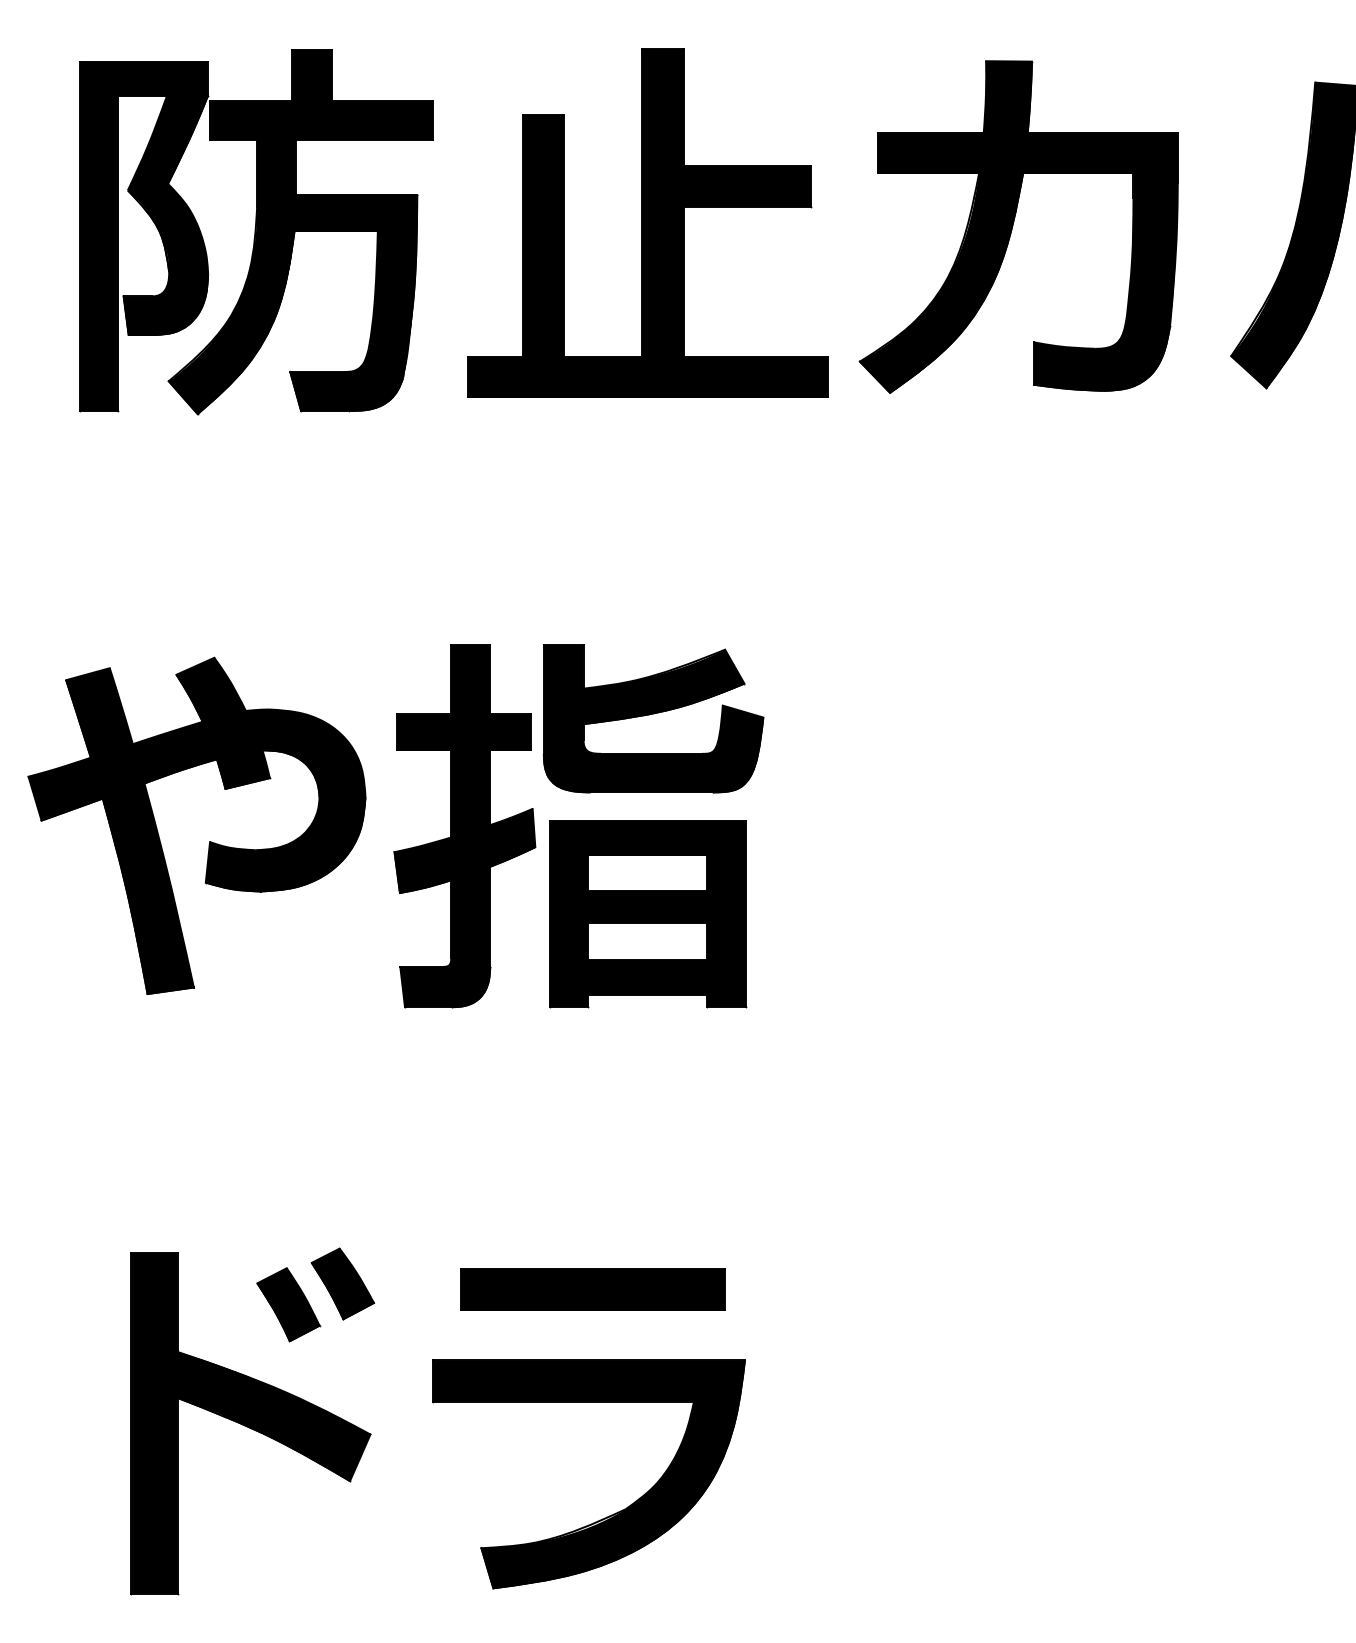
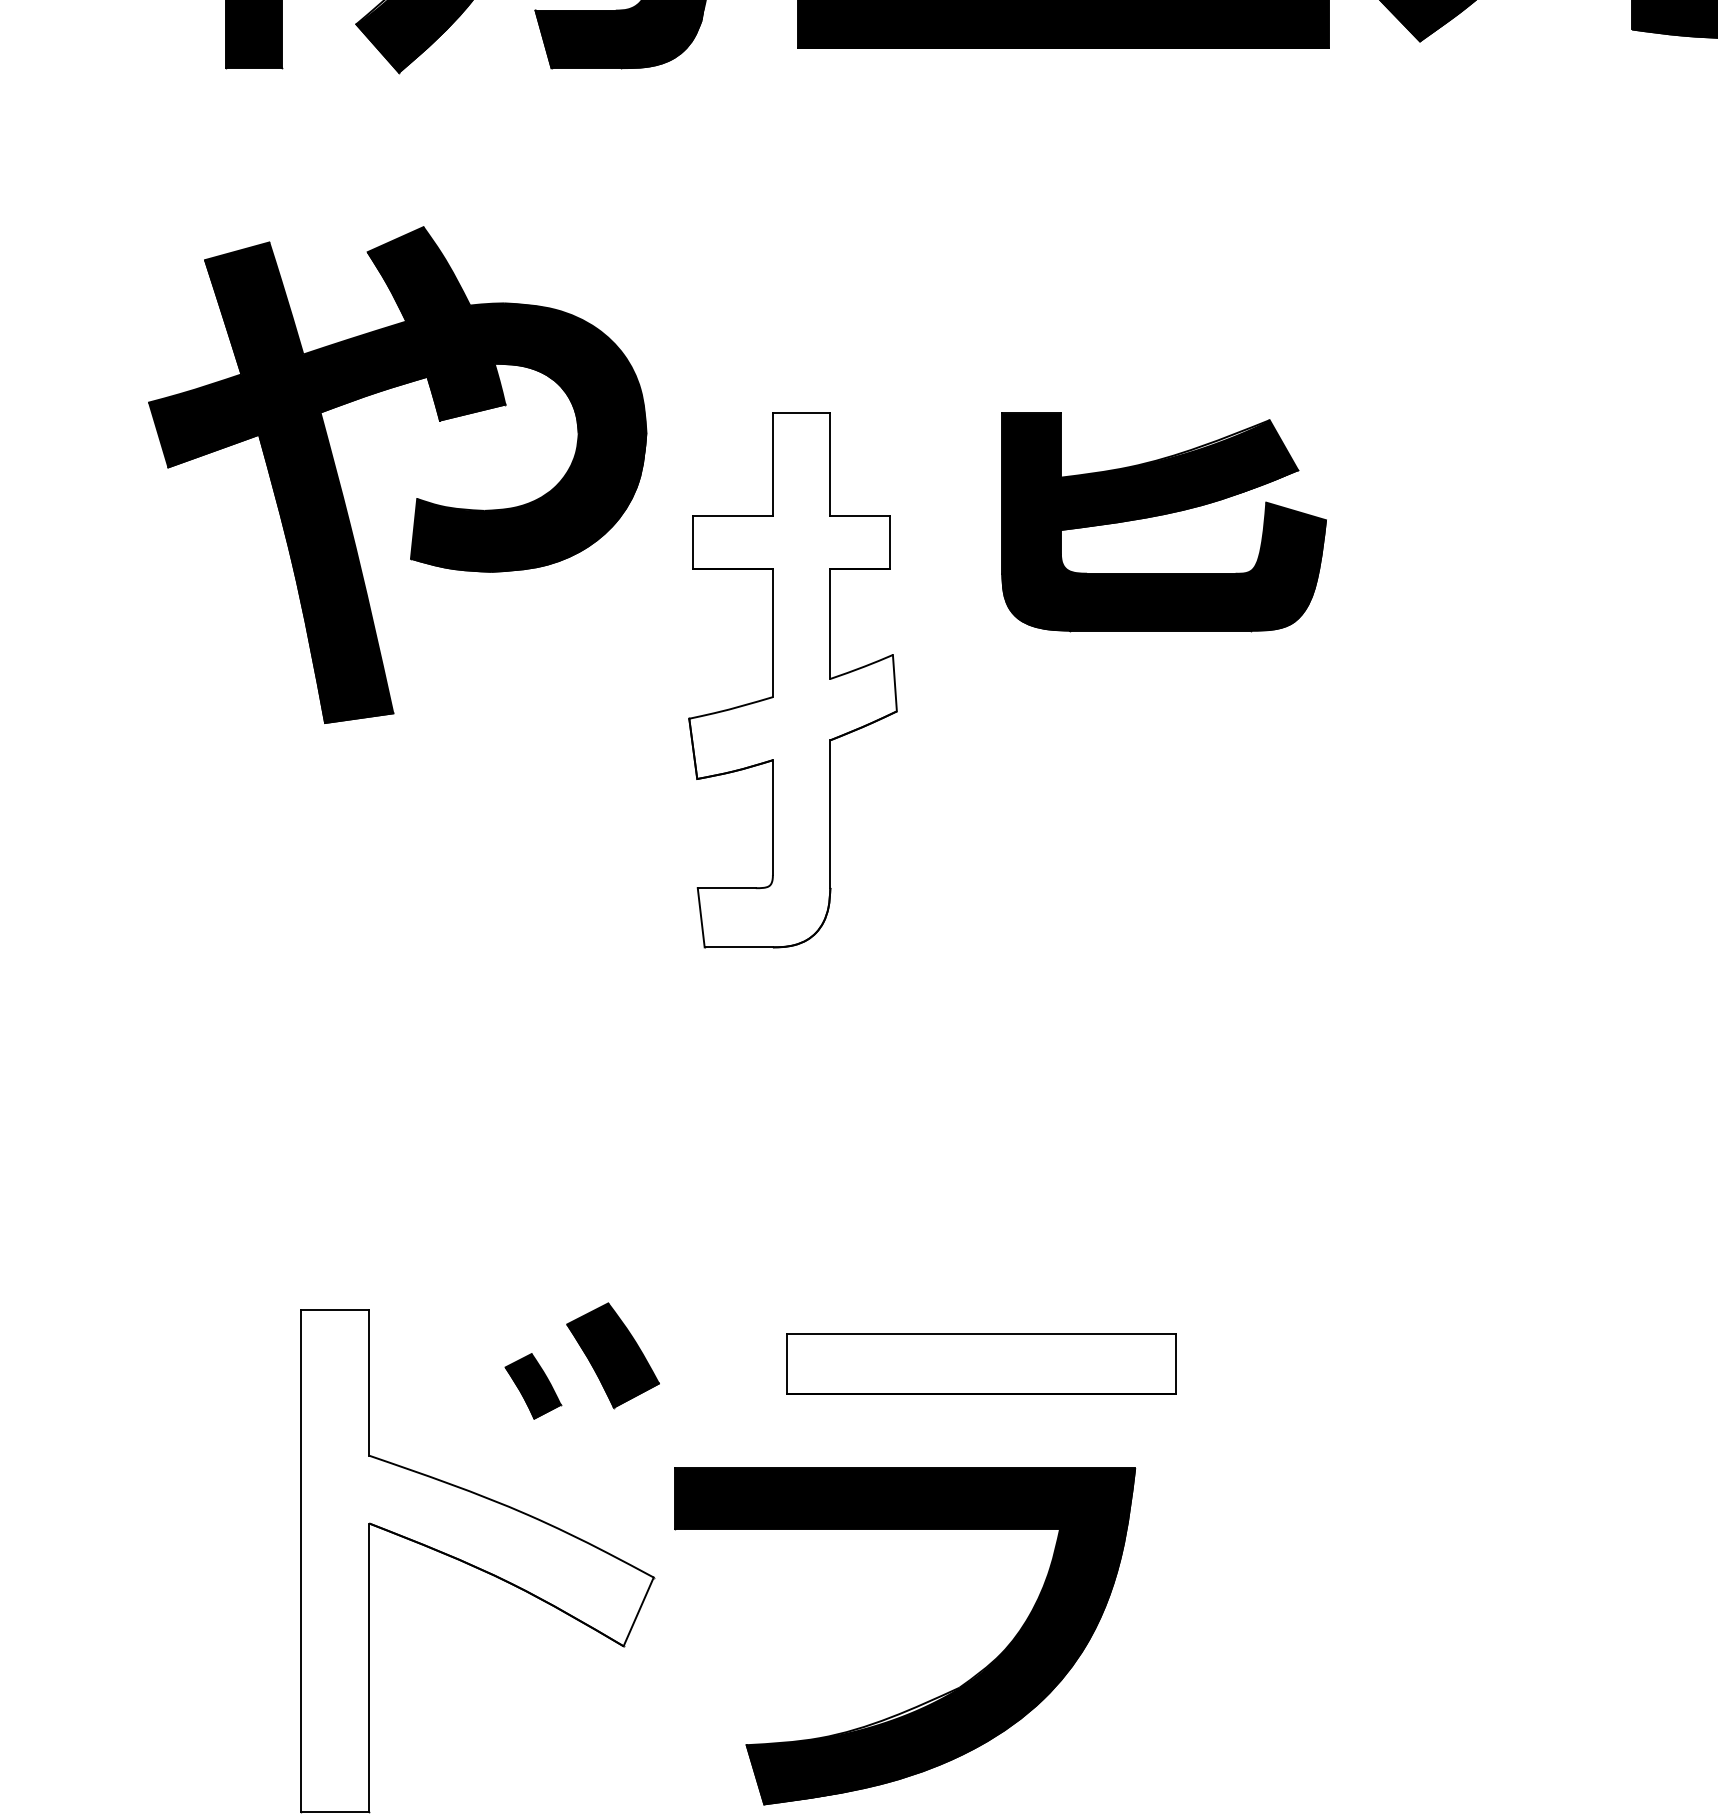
part: (653, 718) -> (1164, 521), moved
fill: (464, 826) -> (792, 680), removed
part: (209, 841) -> (416, 498), moved
part: (648, 914) -> (1063, 810), removed
fill: (592, 1289) -> (981, 1363), removed
part: (288, 1304) -> (532, 1385), size x0.6
fill: (250, 1423) -> (476, 1561), removed
part: (606, 1516) -> (931, 1698), moved

